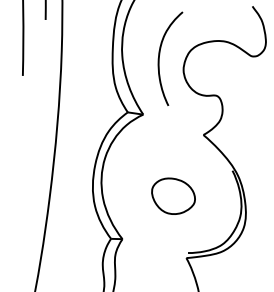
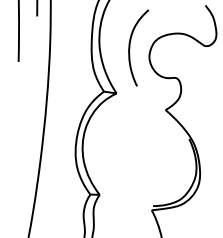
part: (172, 195) -> (140, 159), removed

